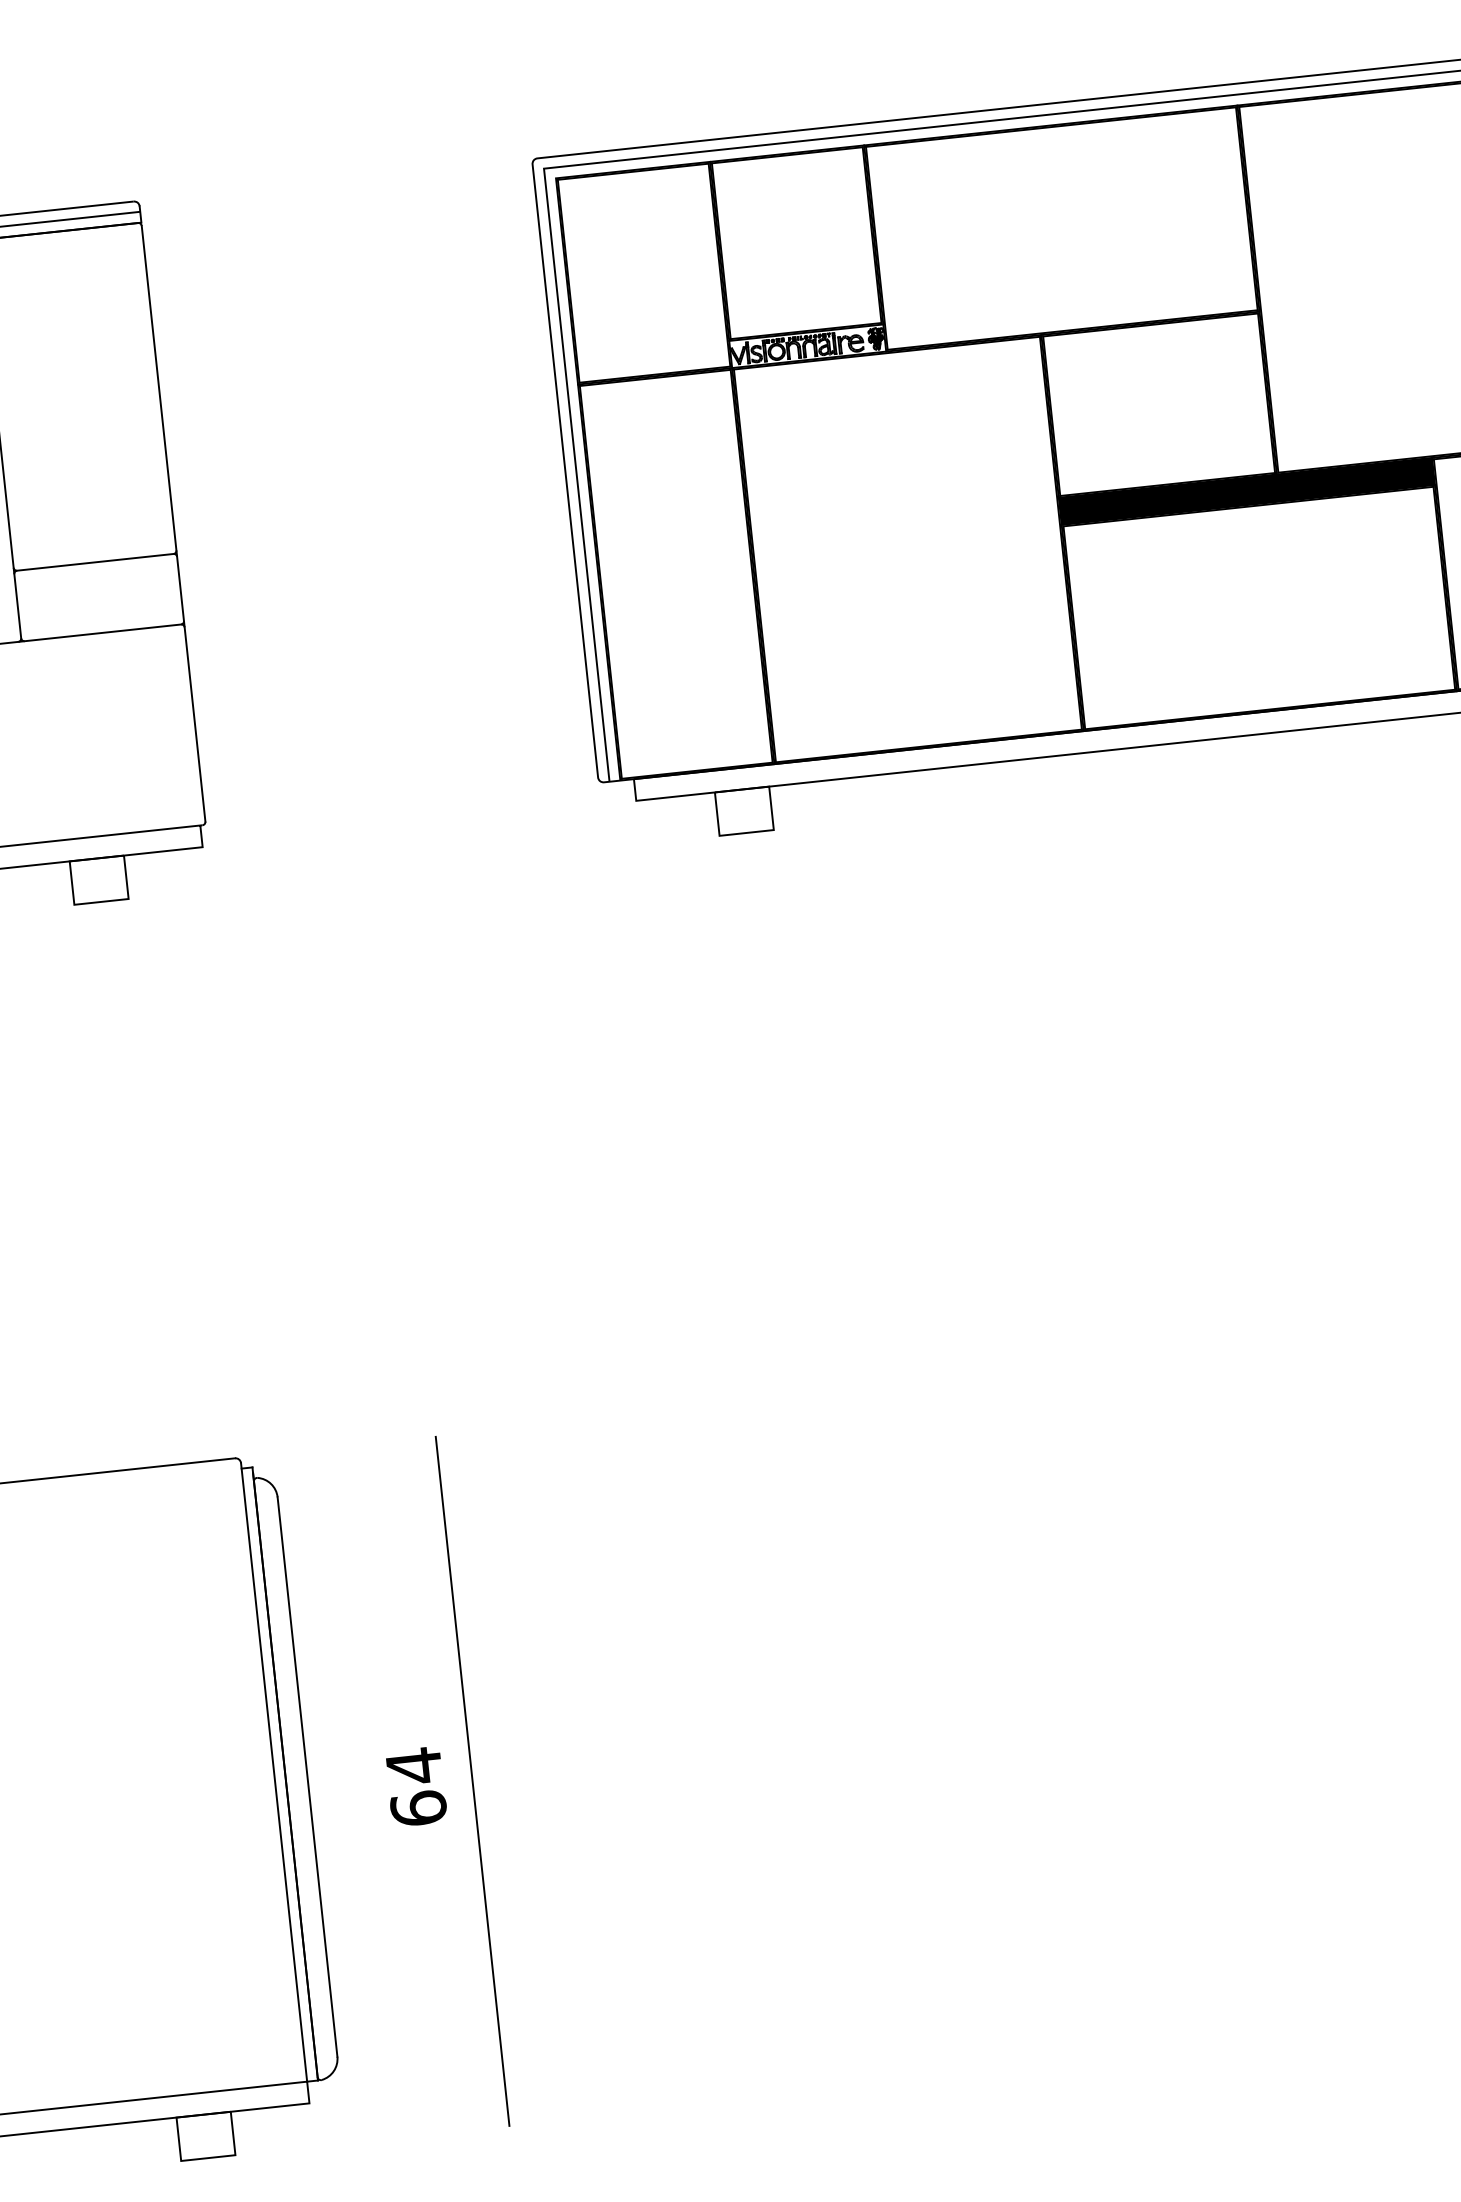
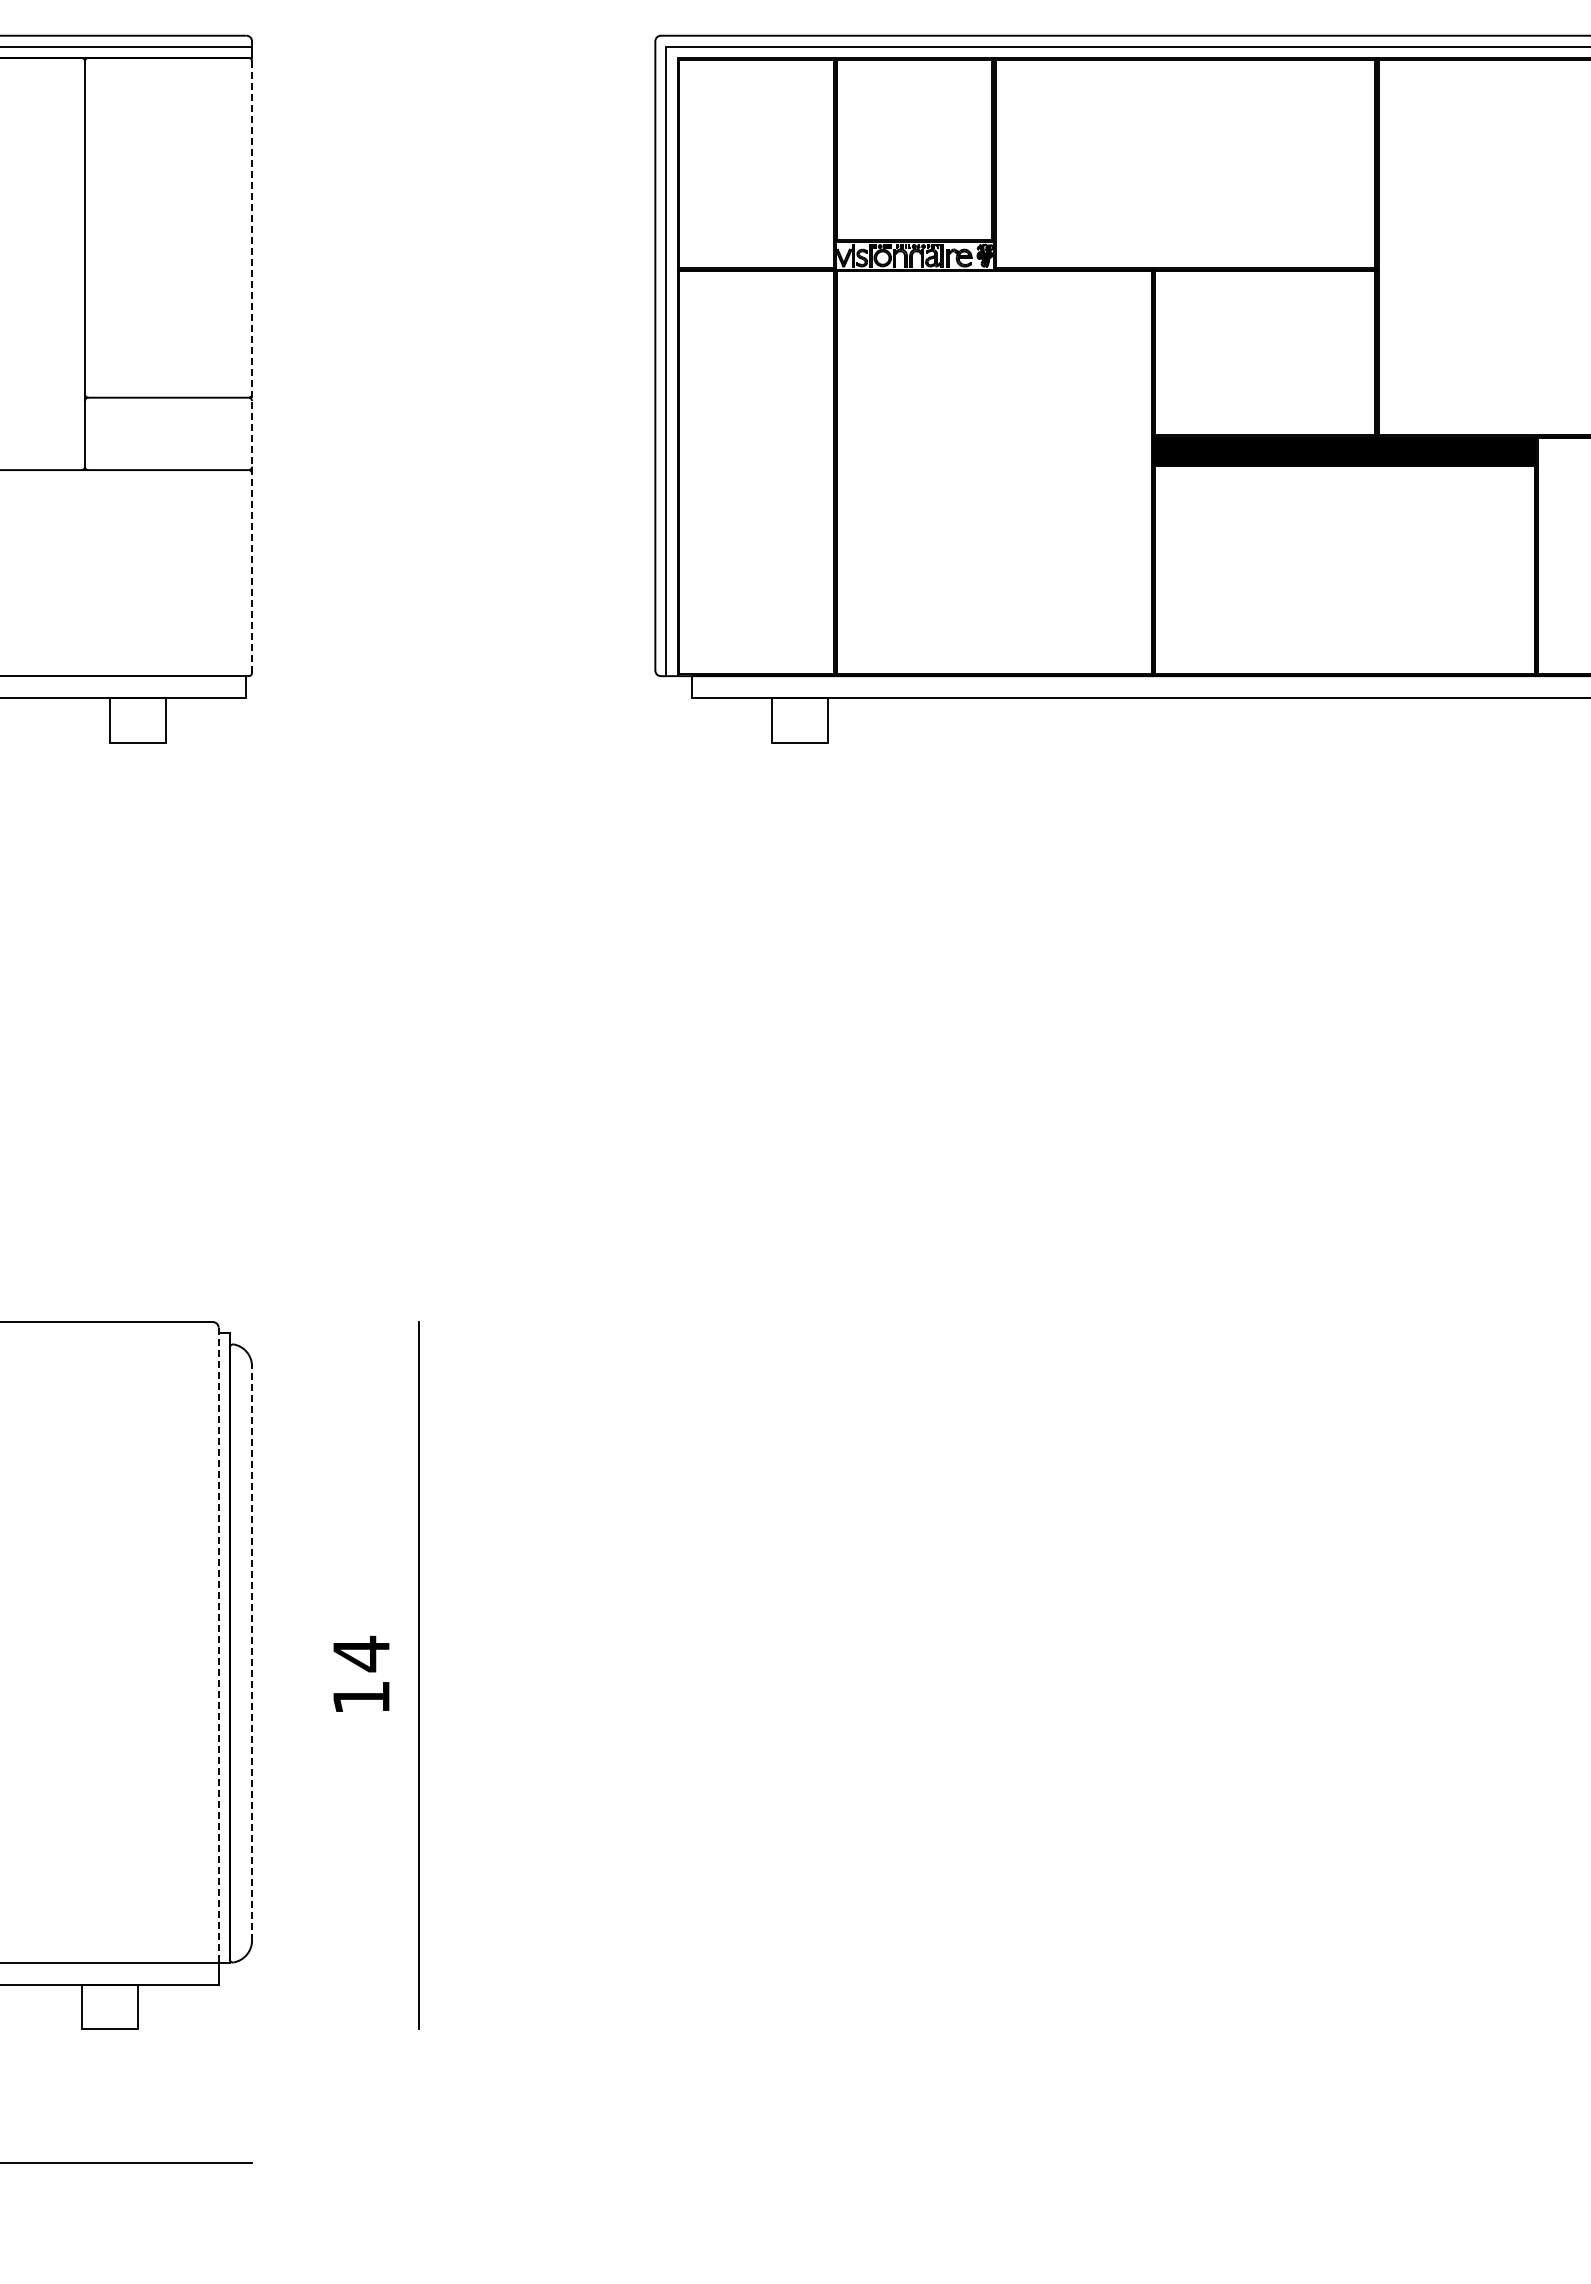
line: (174, 524) -> (252, 367), solid -> dashed
line: (274, 1772) -> (218, 1645), solid -> dashed
line: (307, 1776) -> (252, 1652), solid -> dashed
text: (418, 1808) -> (361, 1697), 64 -> 14

